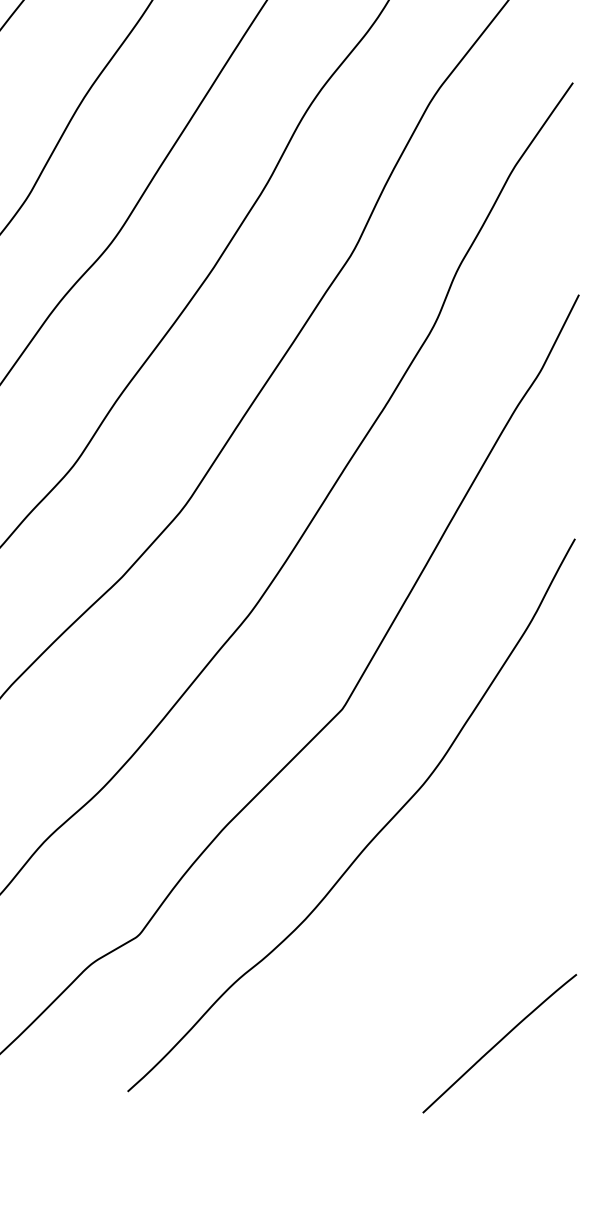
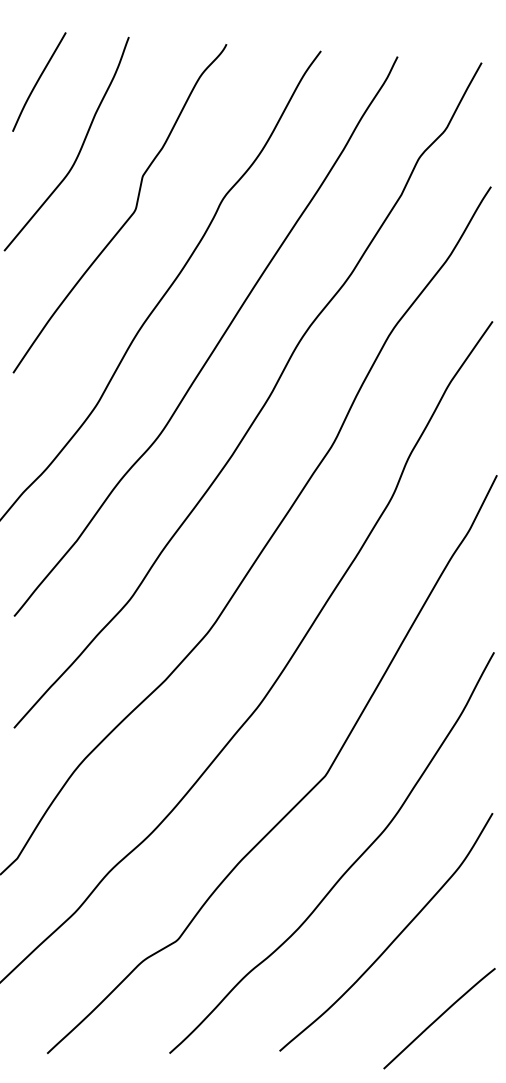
curve: (436, 934) -> (393, 939), added

